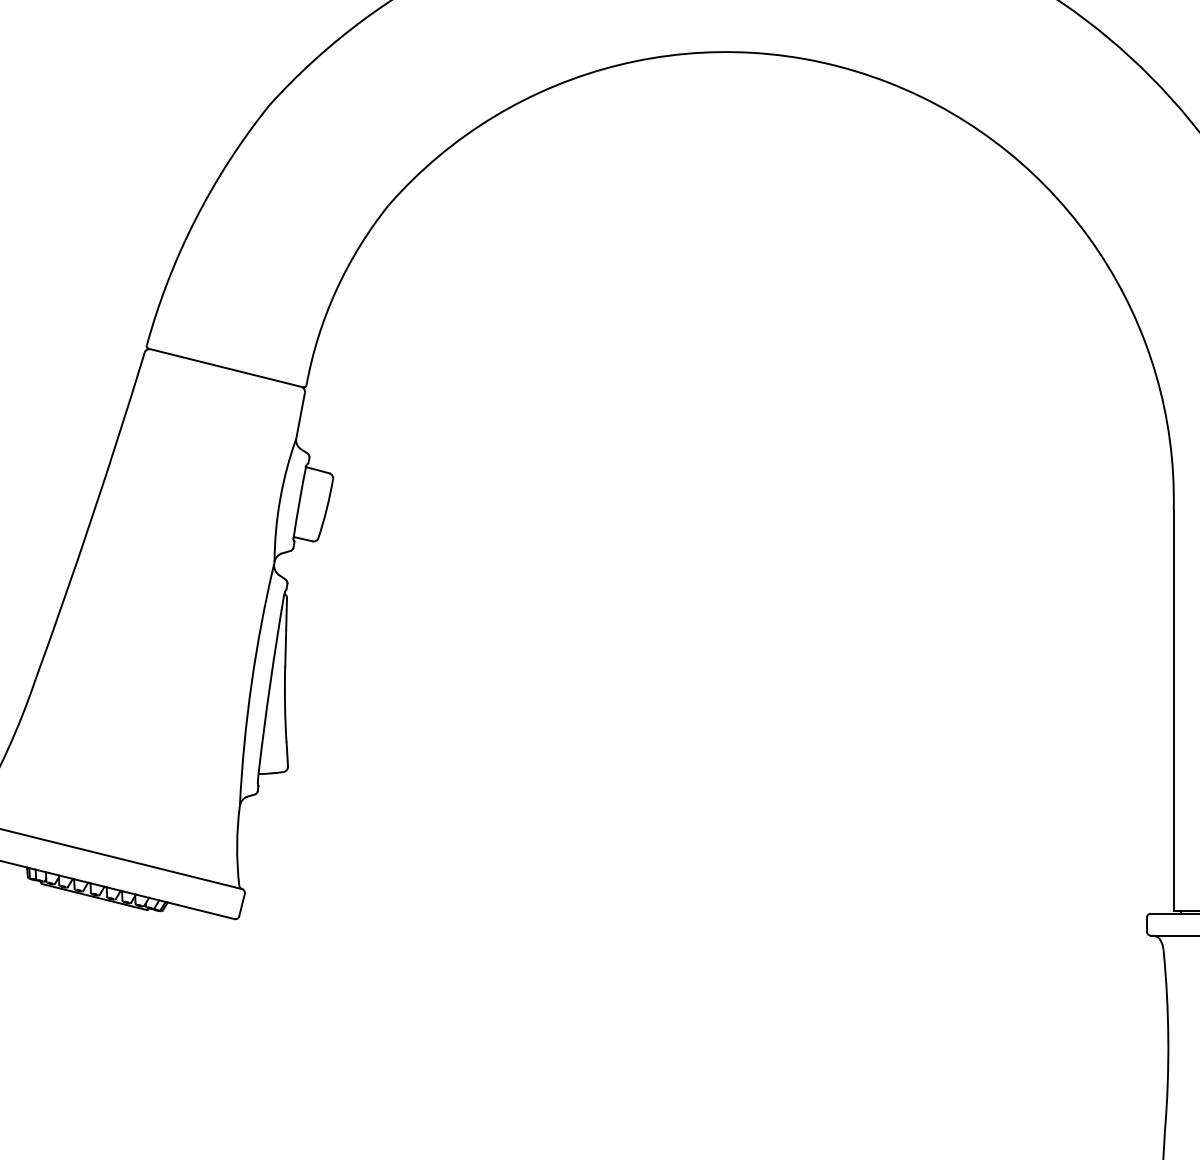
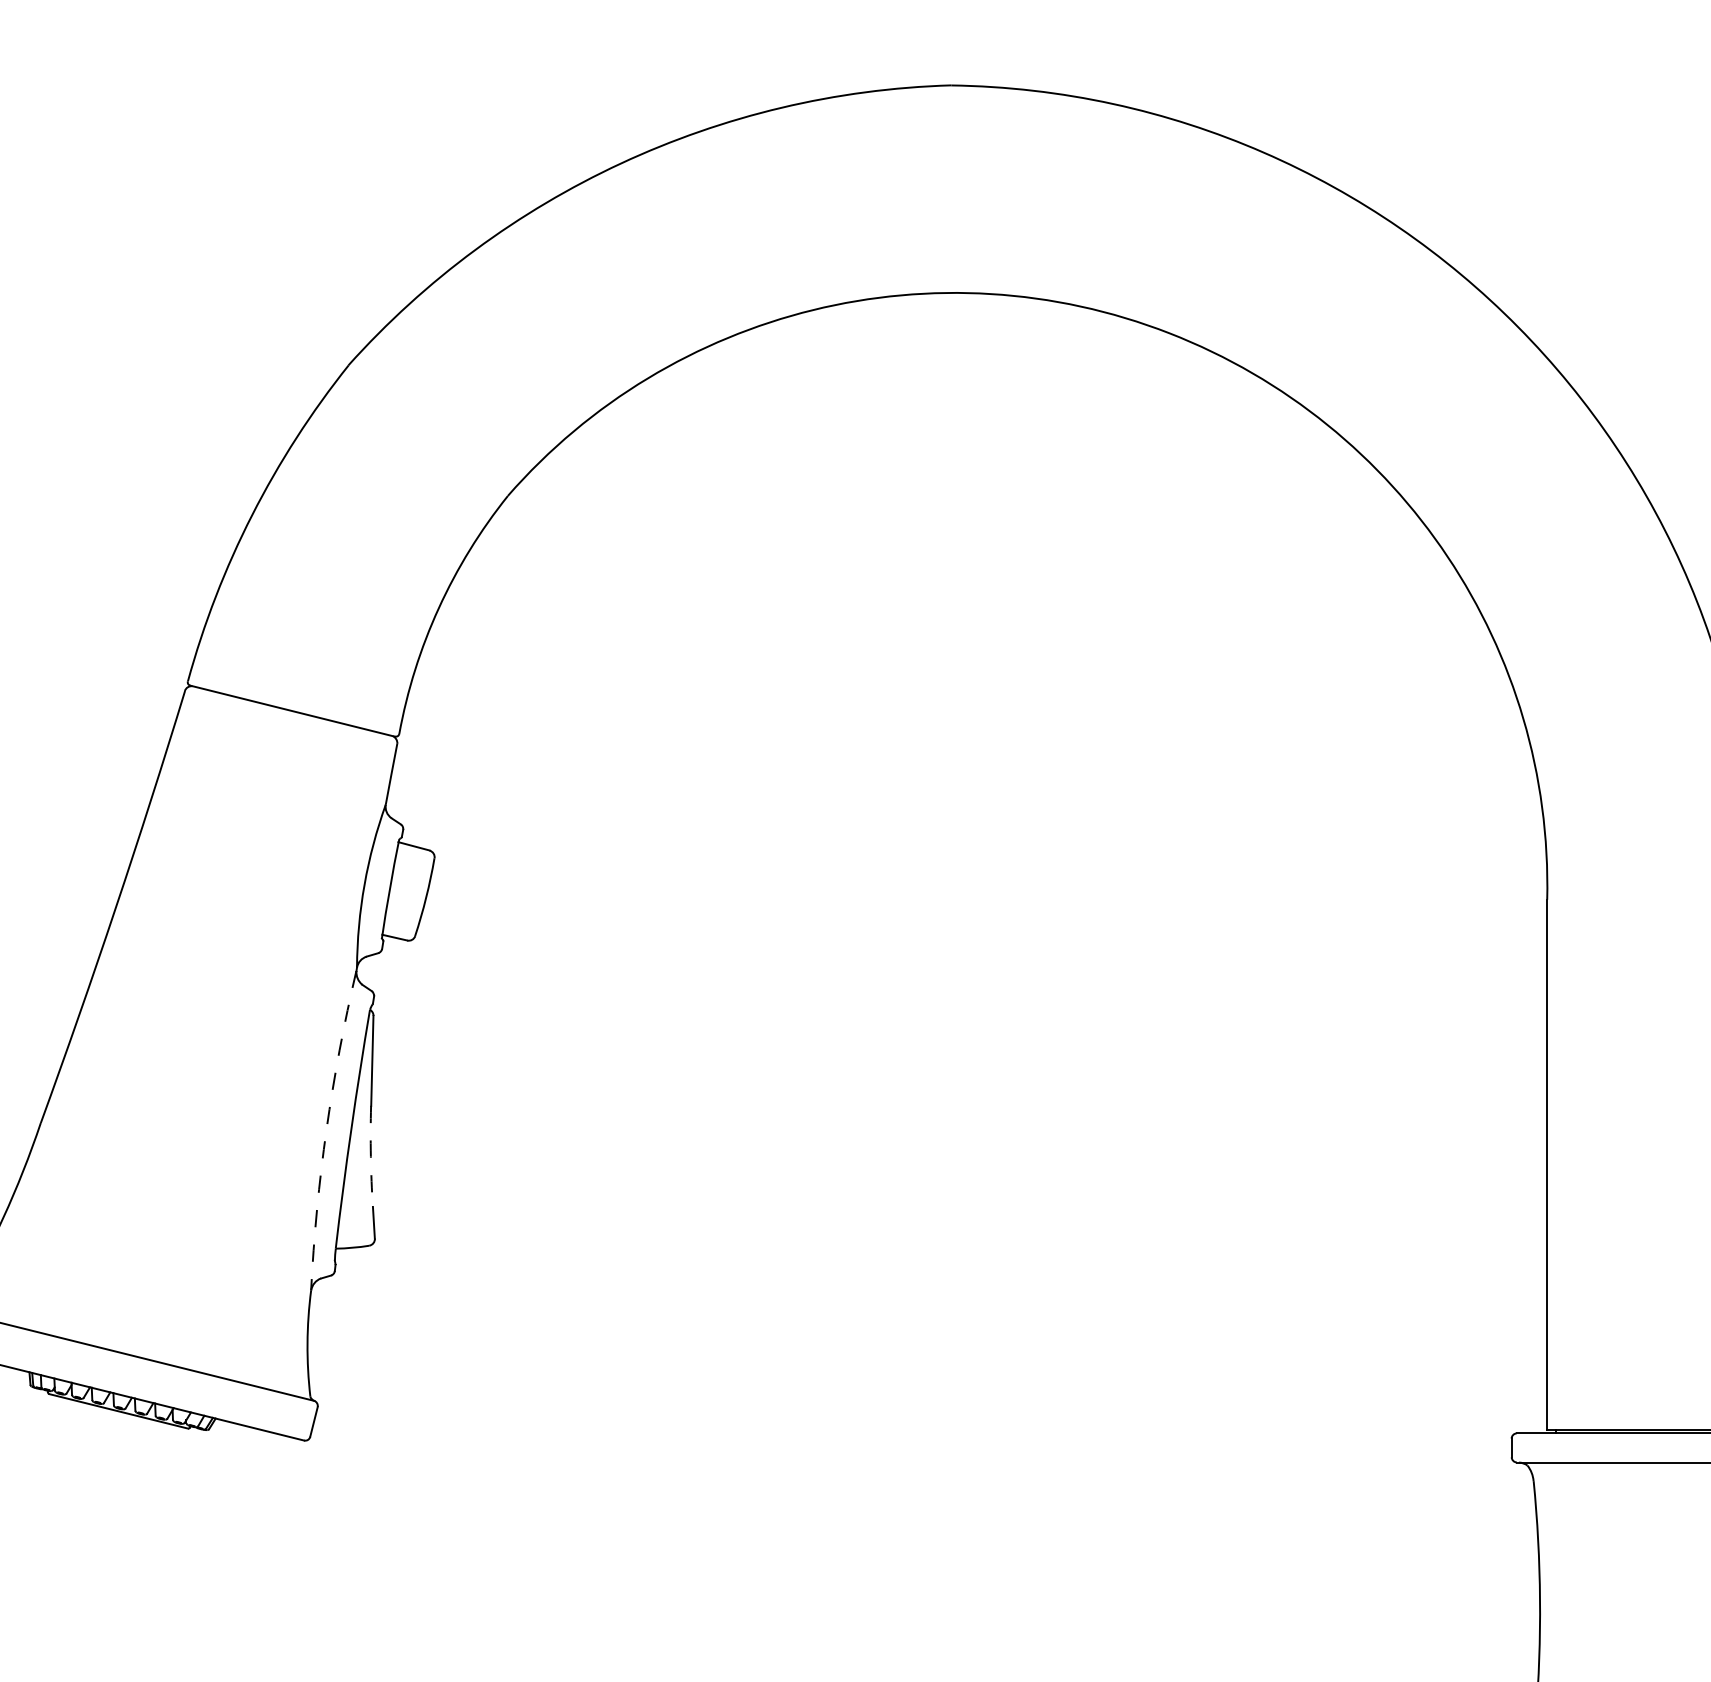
arc: (251, 684) -> (326, 1129), solid -> dashed
arc: (284, 704) -> (370, 1156), solid -> dashed

